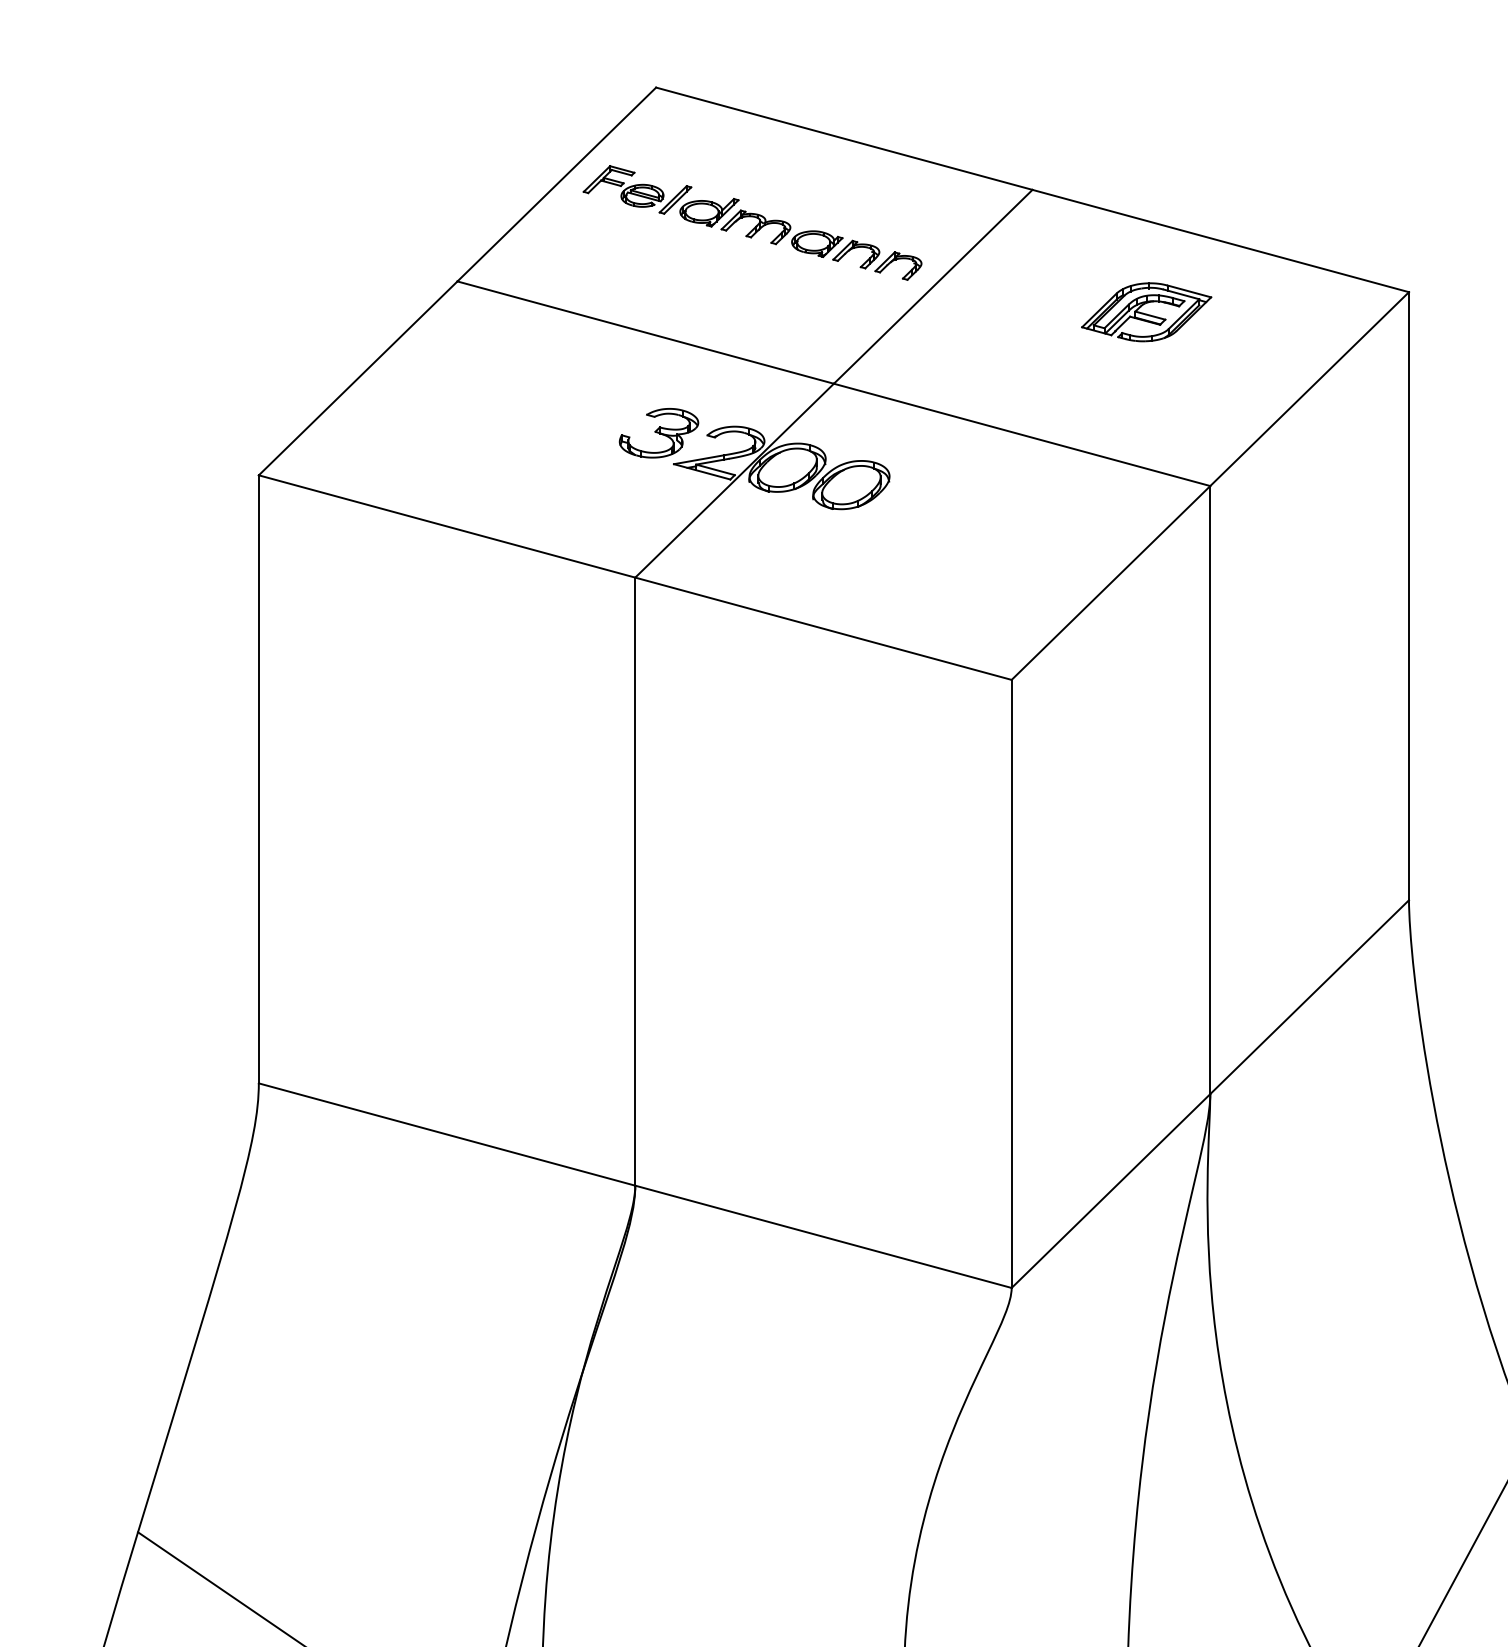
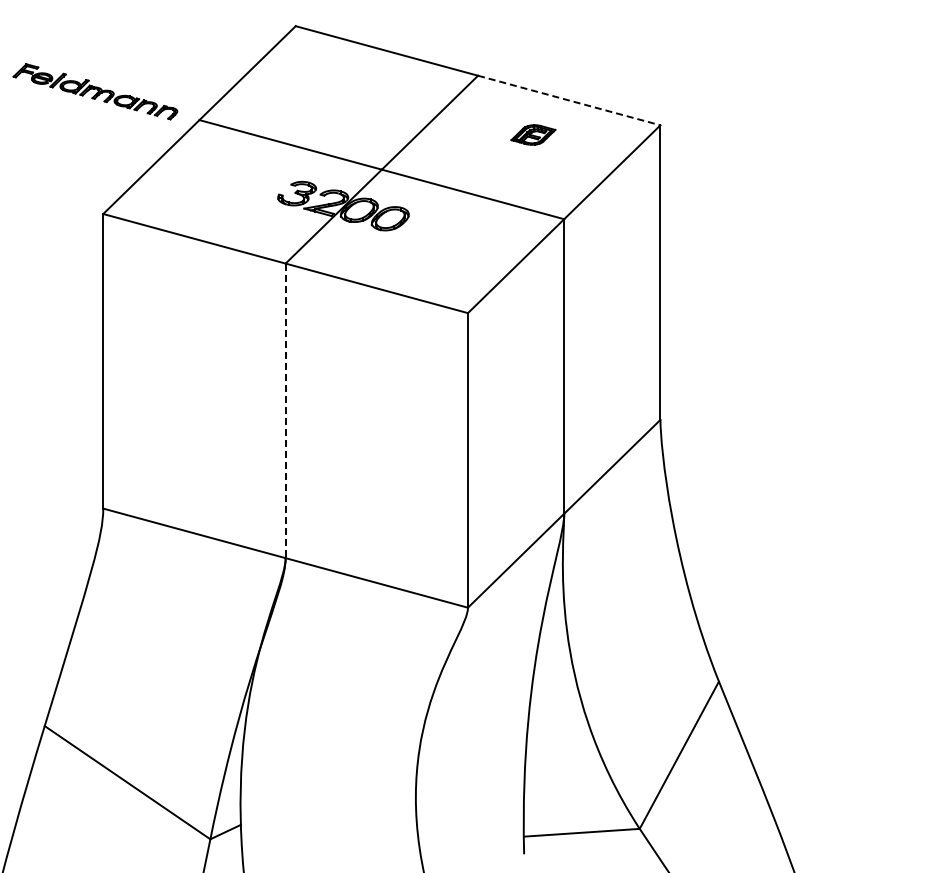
part: (752, 222) -> (95, 91), moved
line: (1221, 240) -> (569, 100), solid -> dashed
part: (1146, 311) -> (533, 134), size x0.7
line: (634, 882) -> (285, 411), solid -> dashed

